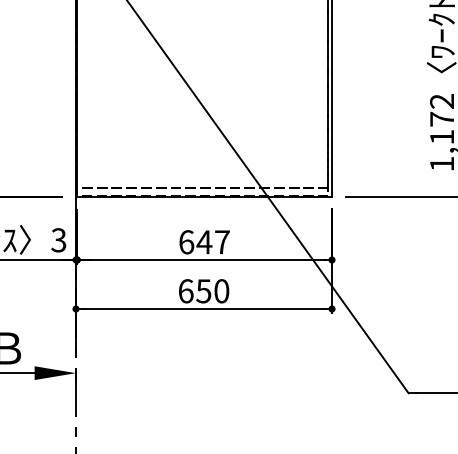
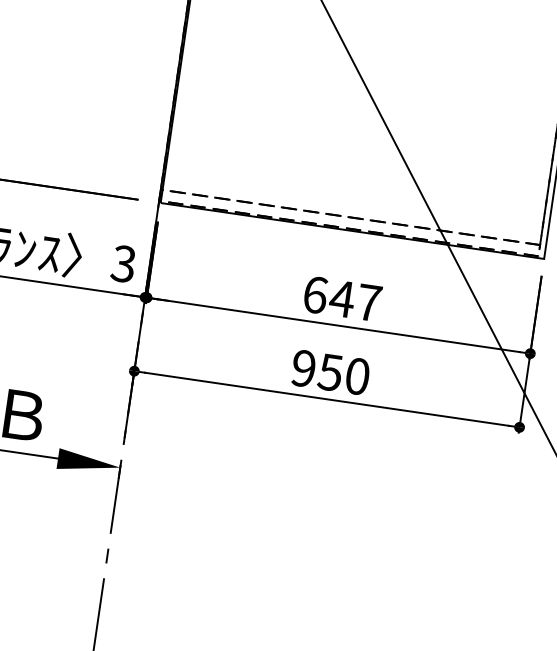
text: (185, 291) -> (302, 368), 650 -> 950

